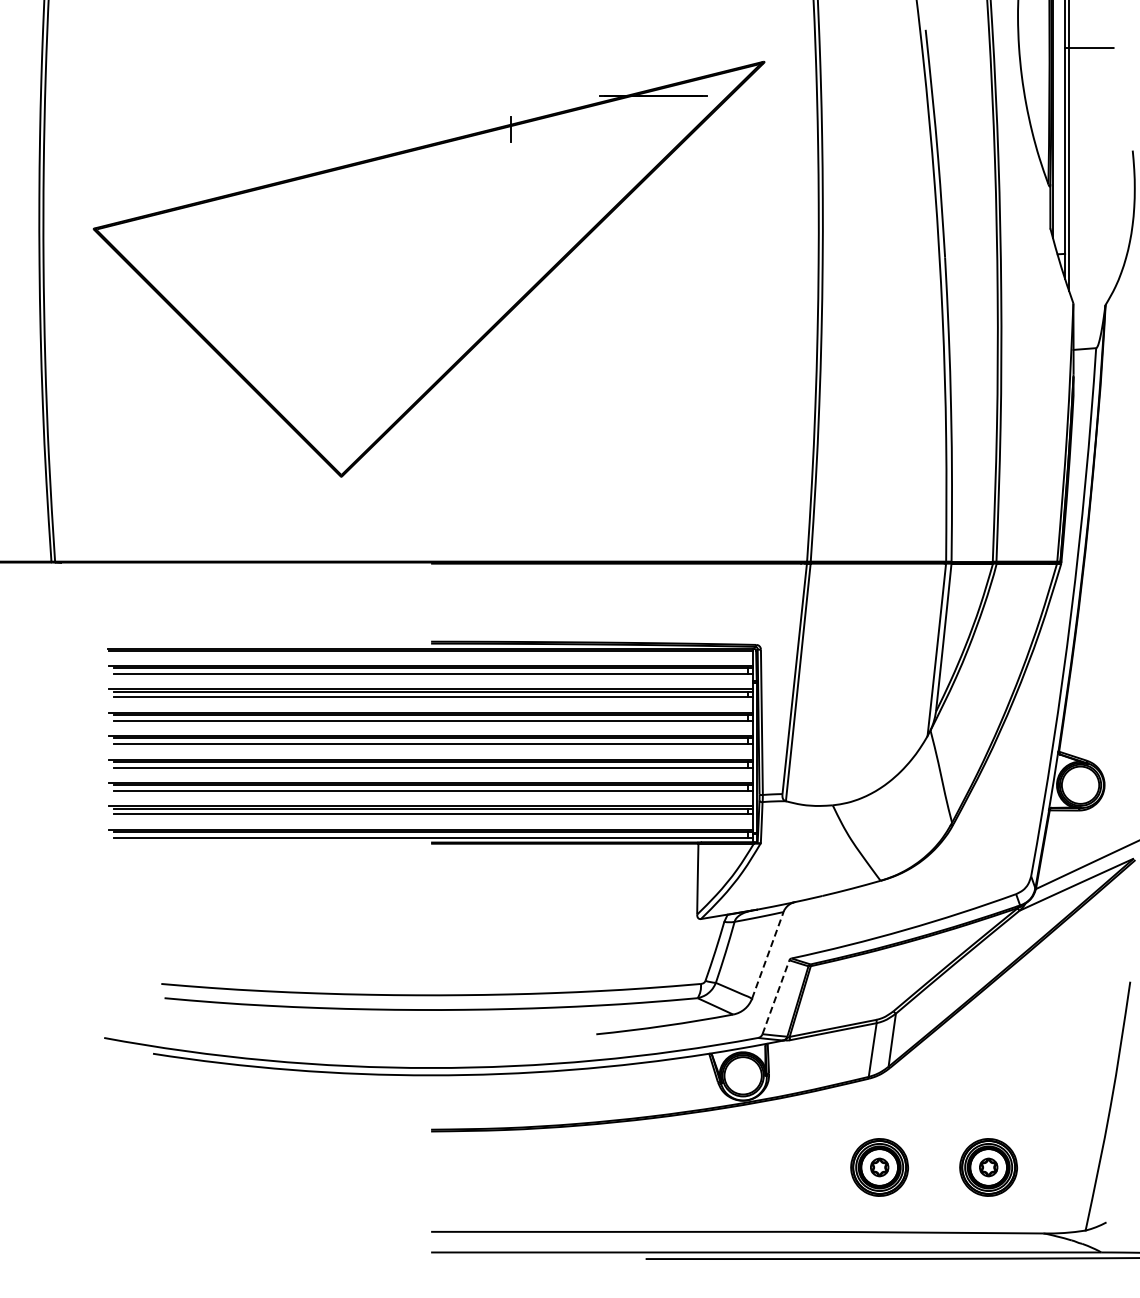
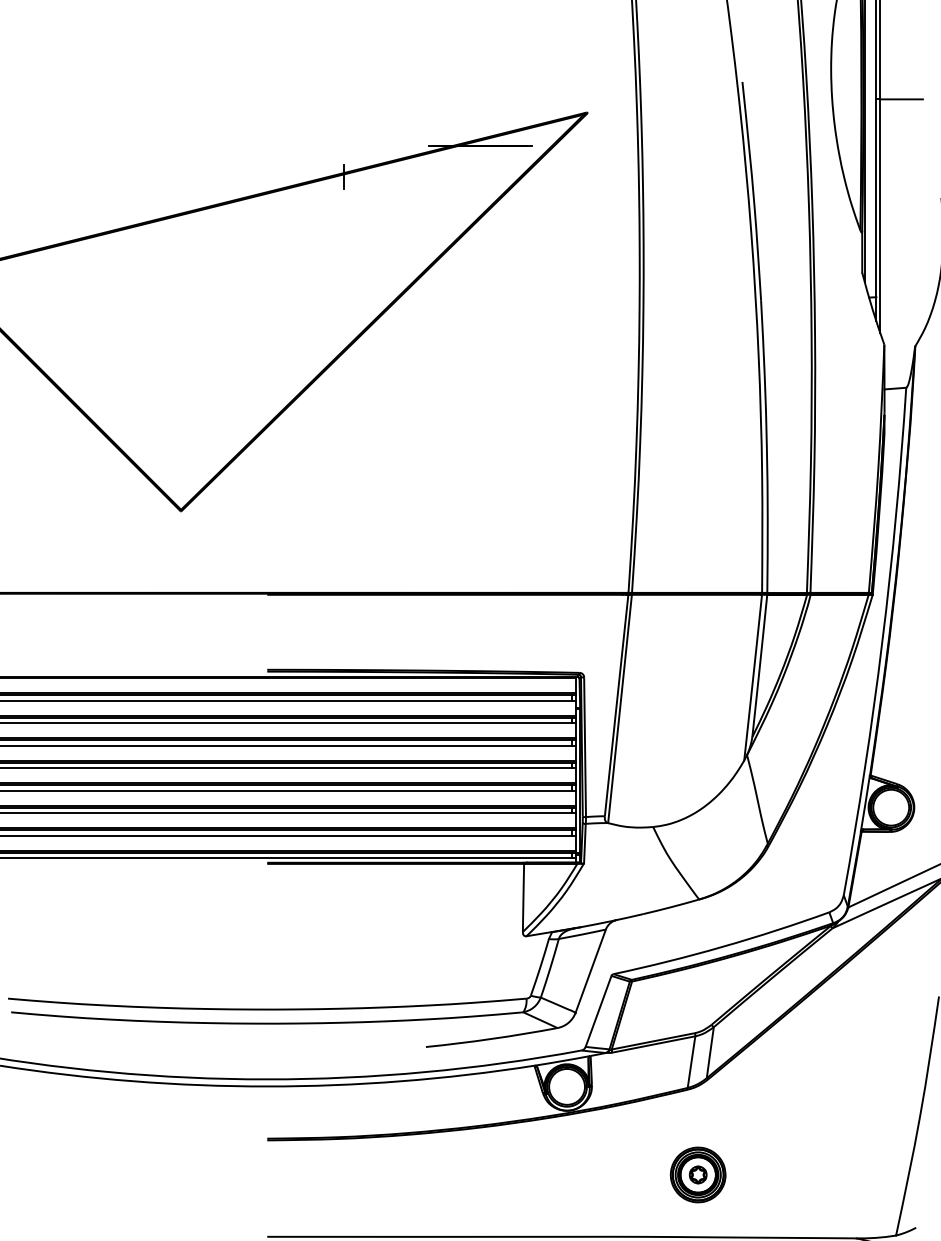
line: (768, 954) -> (591, 970), dashed -> solid
line: (776, 996) -> (599, 1010), dashed -> solid
part: (988, 1167) -> (802, 1174), removed

